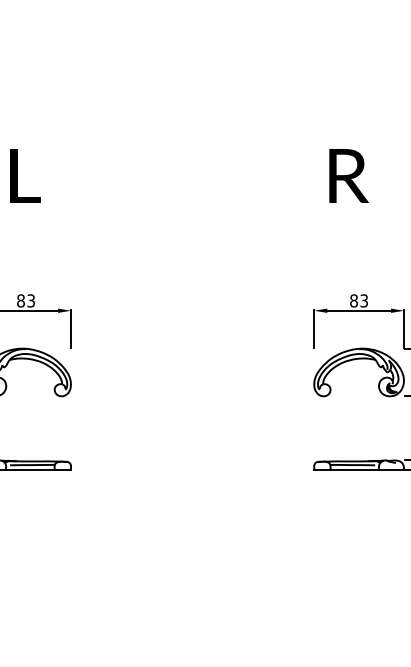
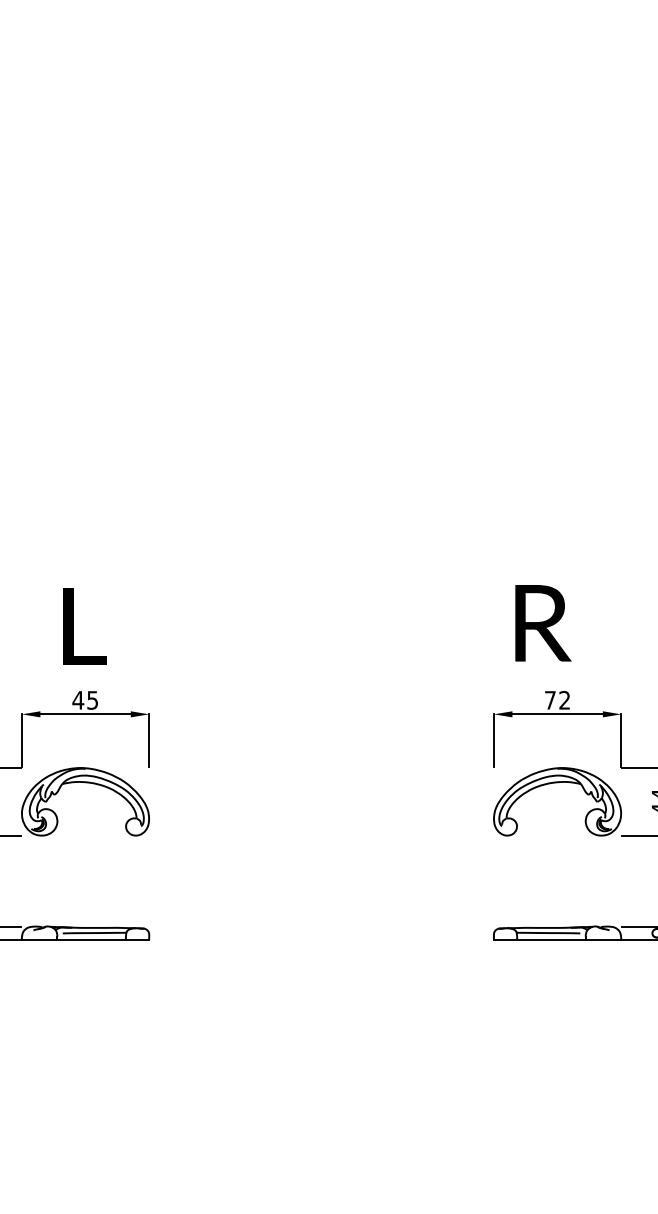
text: (25, 176) -> (84, 626), moved
text: (349, 176) -> (543, 623), moved
text: (26, 300) -> (85, 699), 83 -> 45
text: (359, 300) -> (557, 699), 83 -> 72

